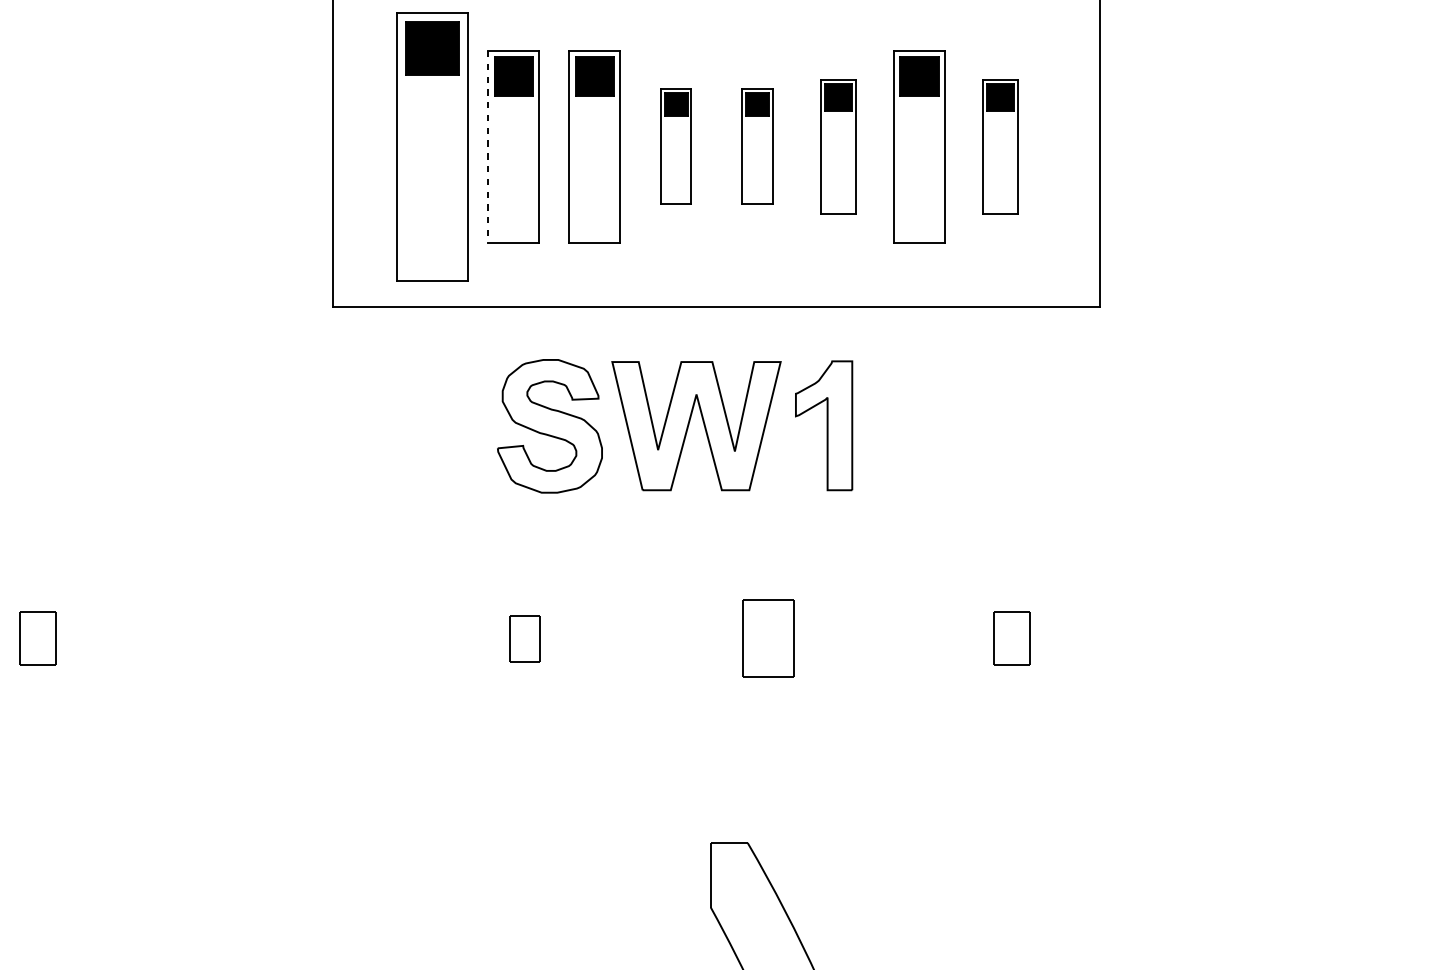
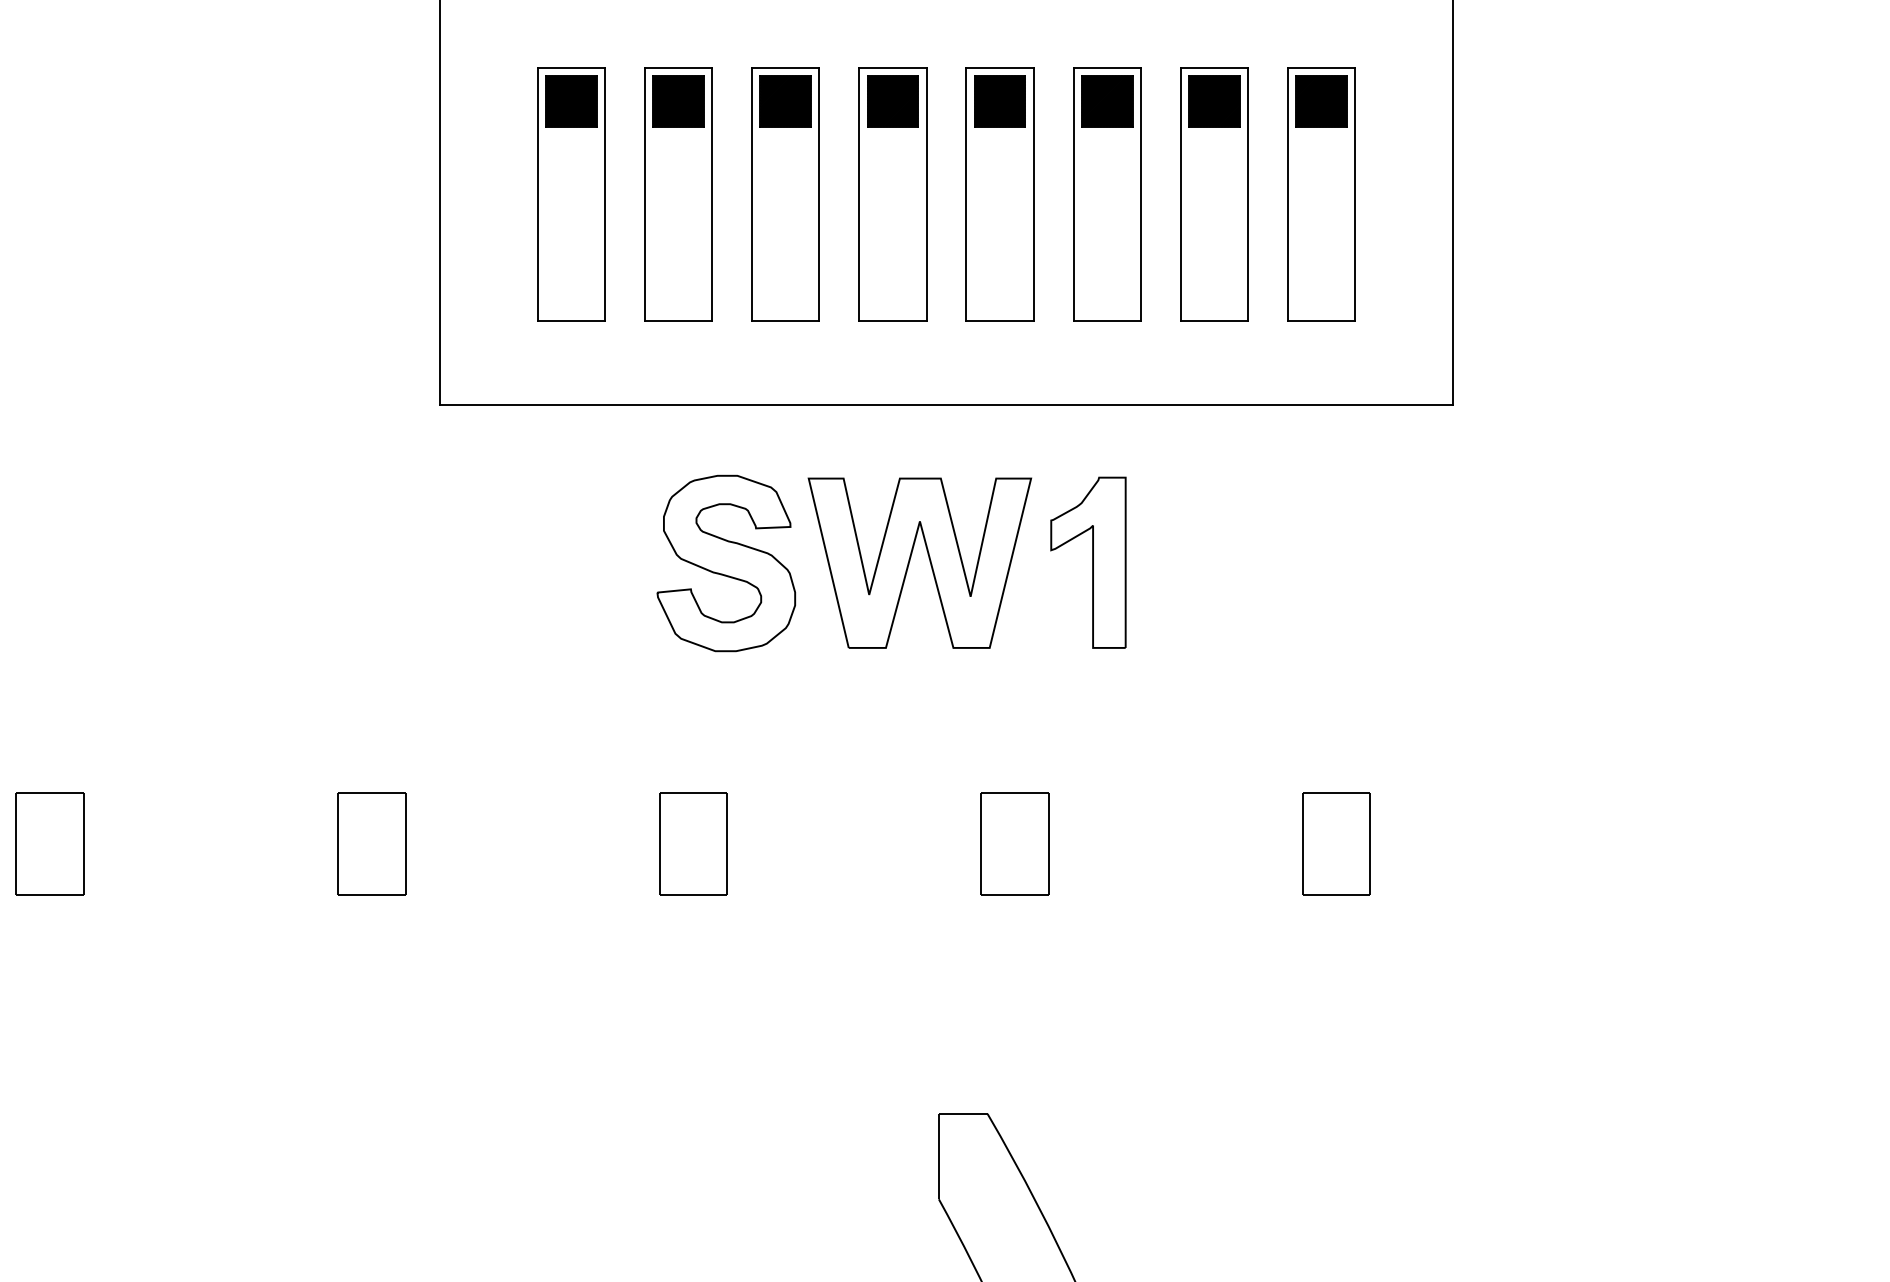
part: (432, 146) -> (571, 194), size x0.71
line: (488, 146) -> (644, 194), dashed -> solid
part: (675, 146) -> (892, 194), size x1.67
part: (756, 146) -> (999, 194), size x1.67
part: (838, 146) -> (1107, 194), size x1.43
part: (1000, 146) -> (1321, 194), size x1.43
part: (37, 638) -> (49, 843), size x1.43
part: (281, 638) -> (371, 843), added
part: (525, 638) -> (693, 843), size x1.67
part: (1011, 638) -> (1336, 843), size x1.43

